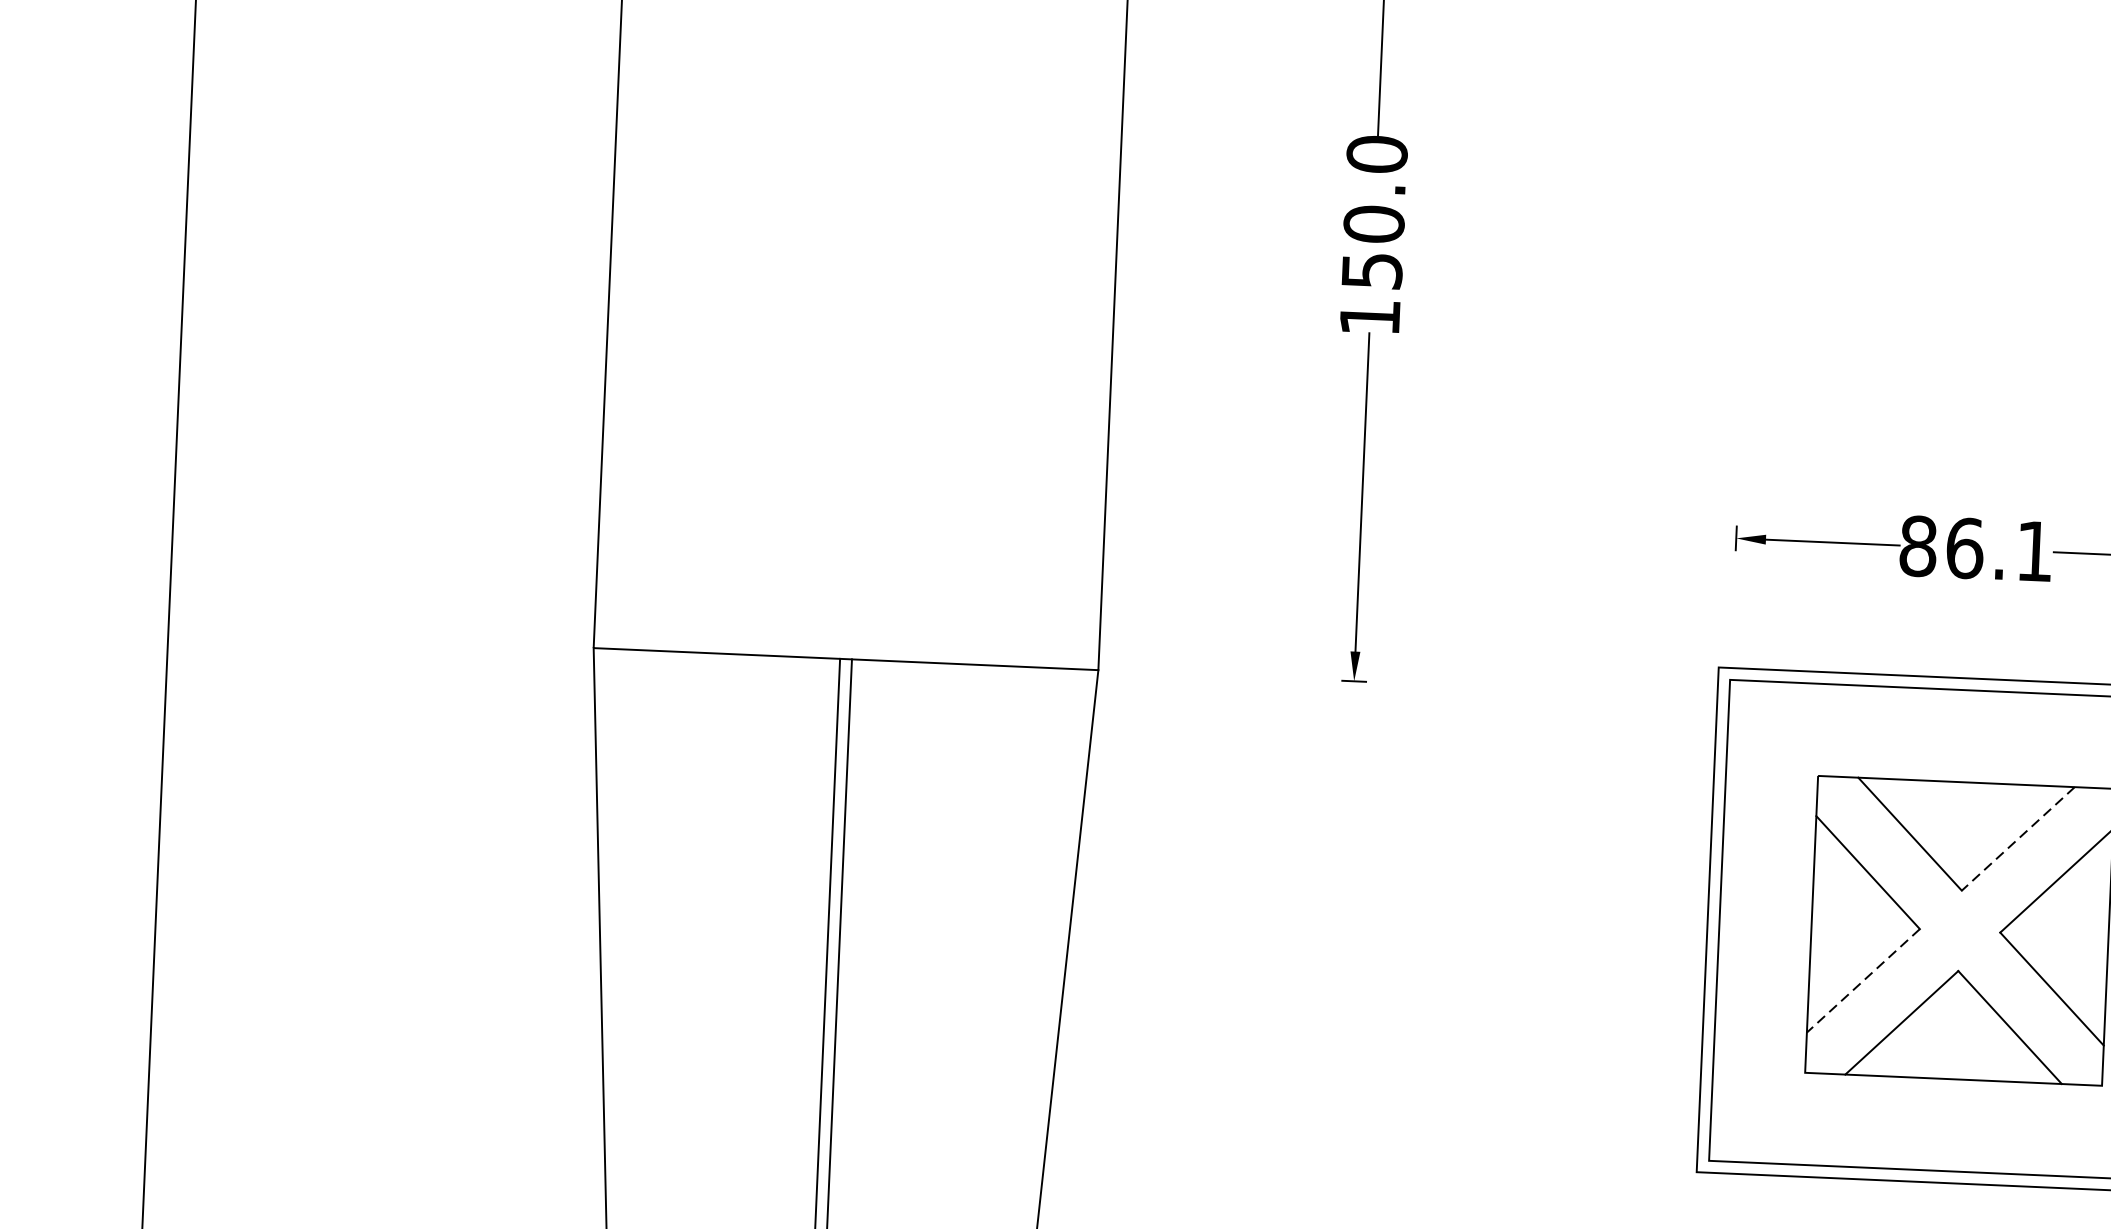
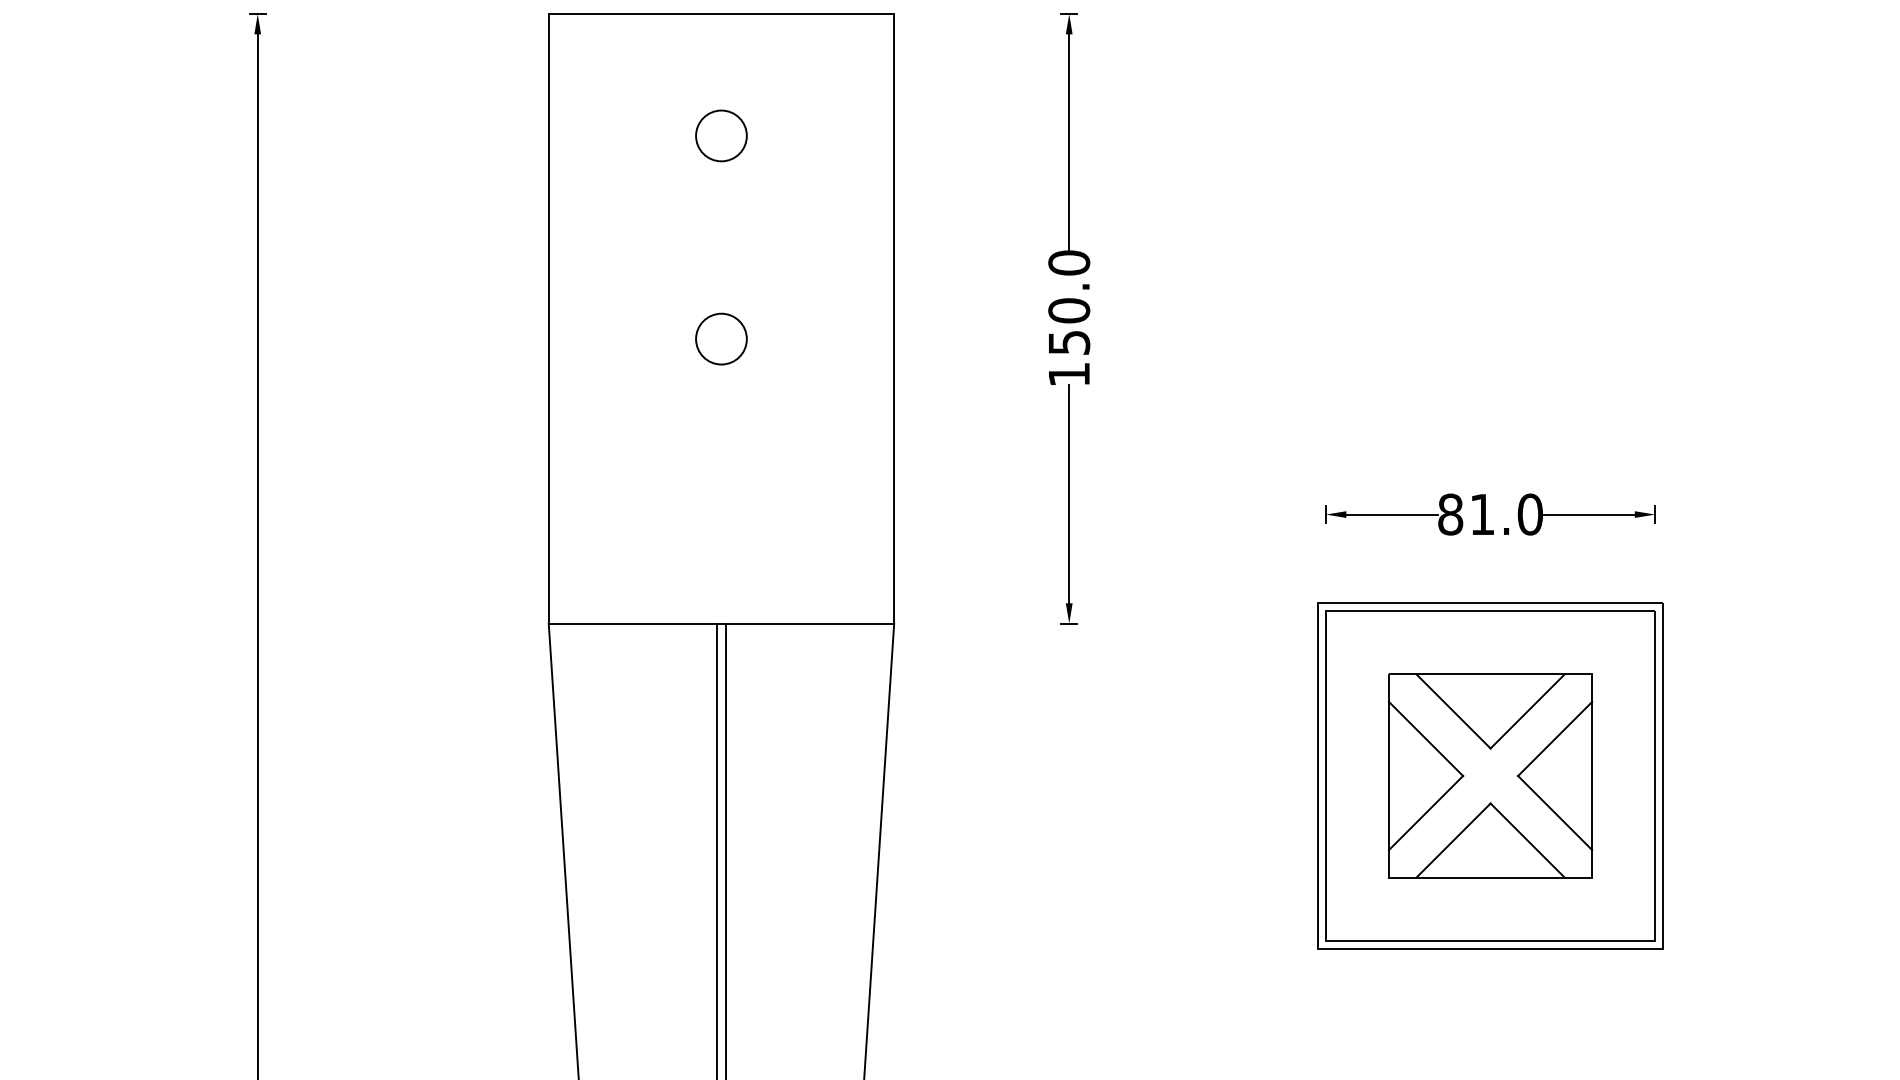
circle: (864, 242) -> (721, 338), added
text: (2000, 549) -> (1506, 514), 86.1 -> 81.0
line: (2018, 838) -> (1527, 711), dashed -> solid
line: (1862, 981) -> (1425, 813), dashed -> solid

